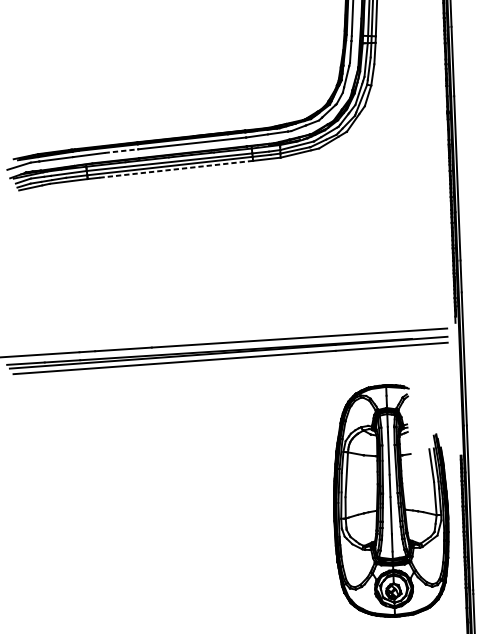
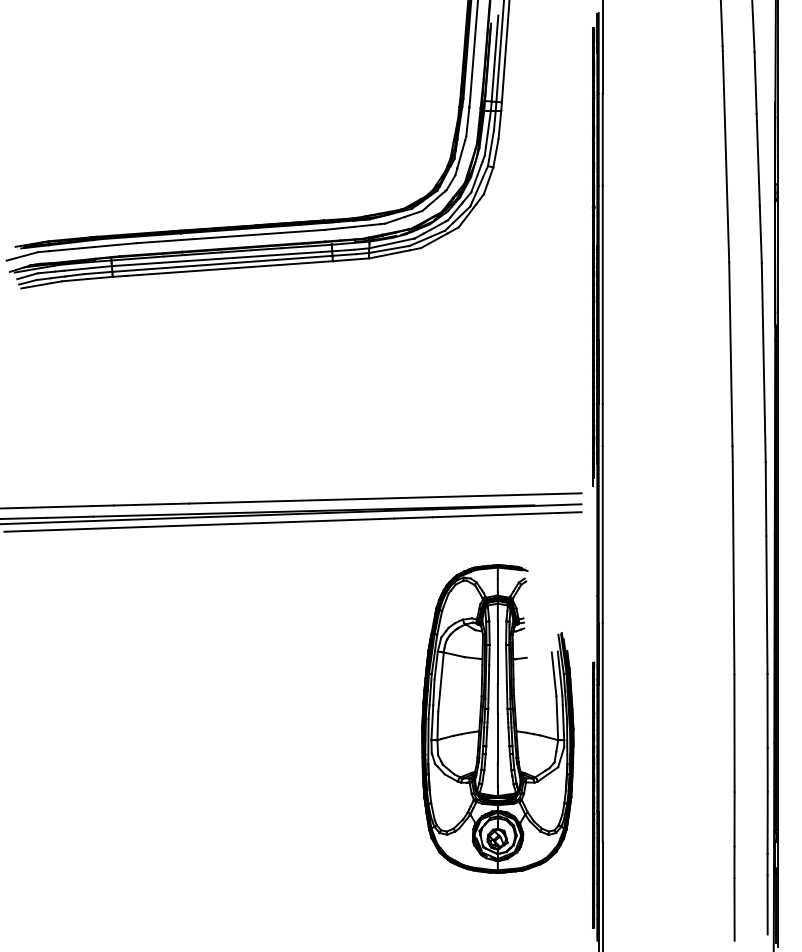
line: (121, 151) -> (159, 241), dashed -> solid
line: (176, 169) -> (230, 268), dashed -> solid

